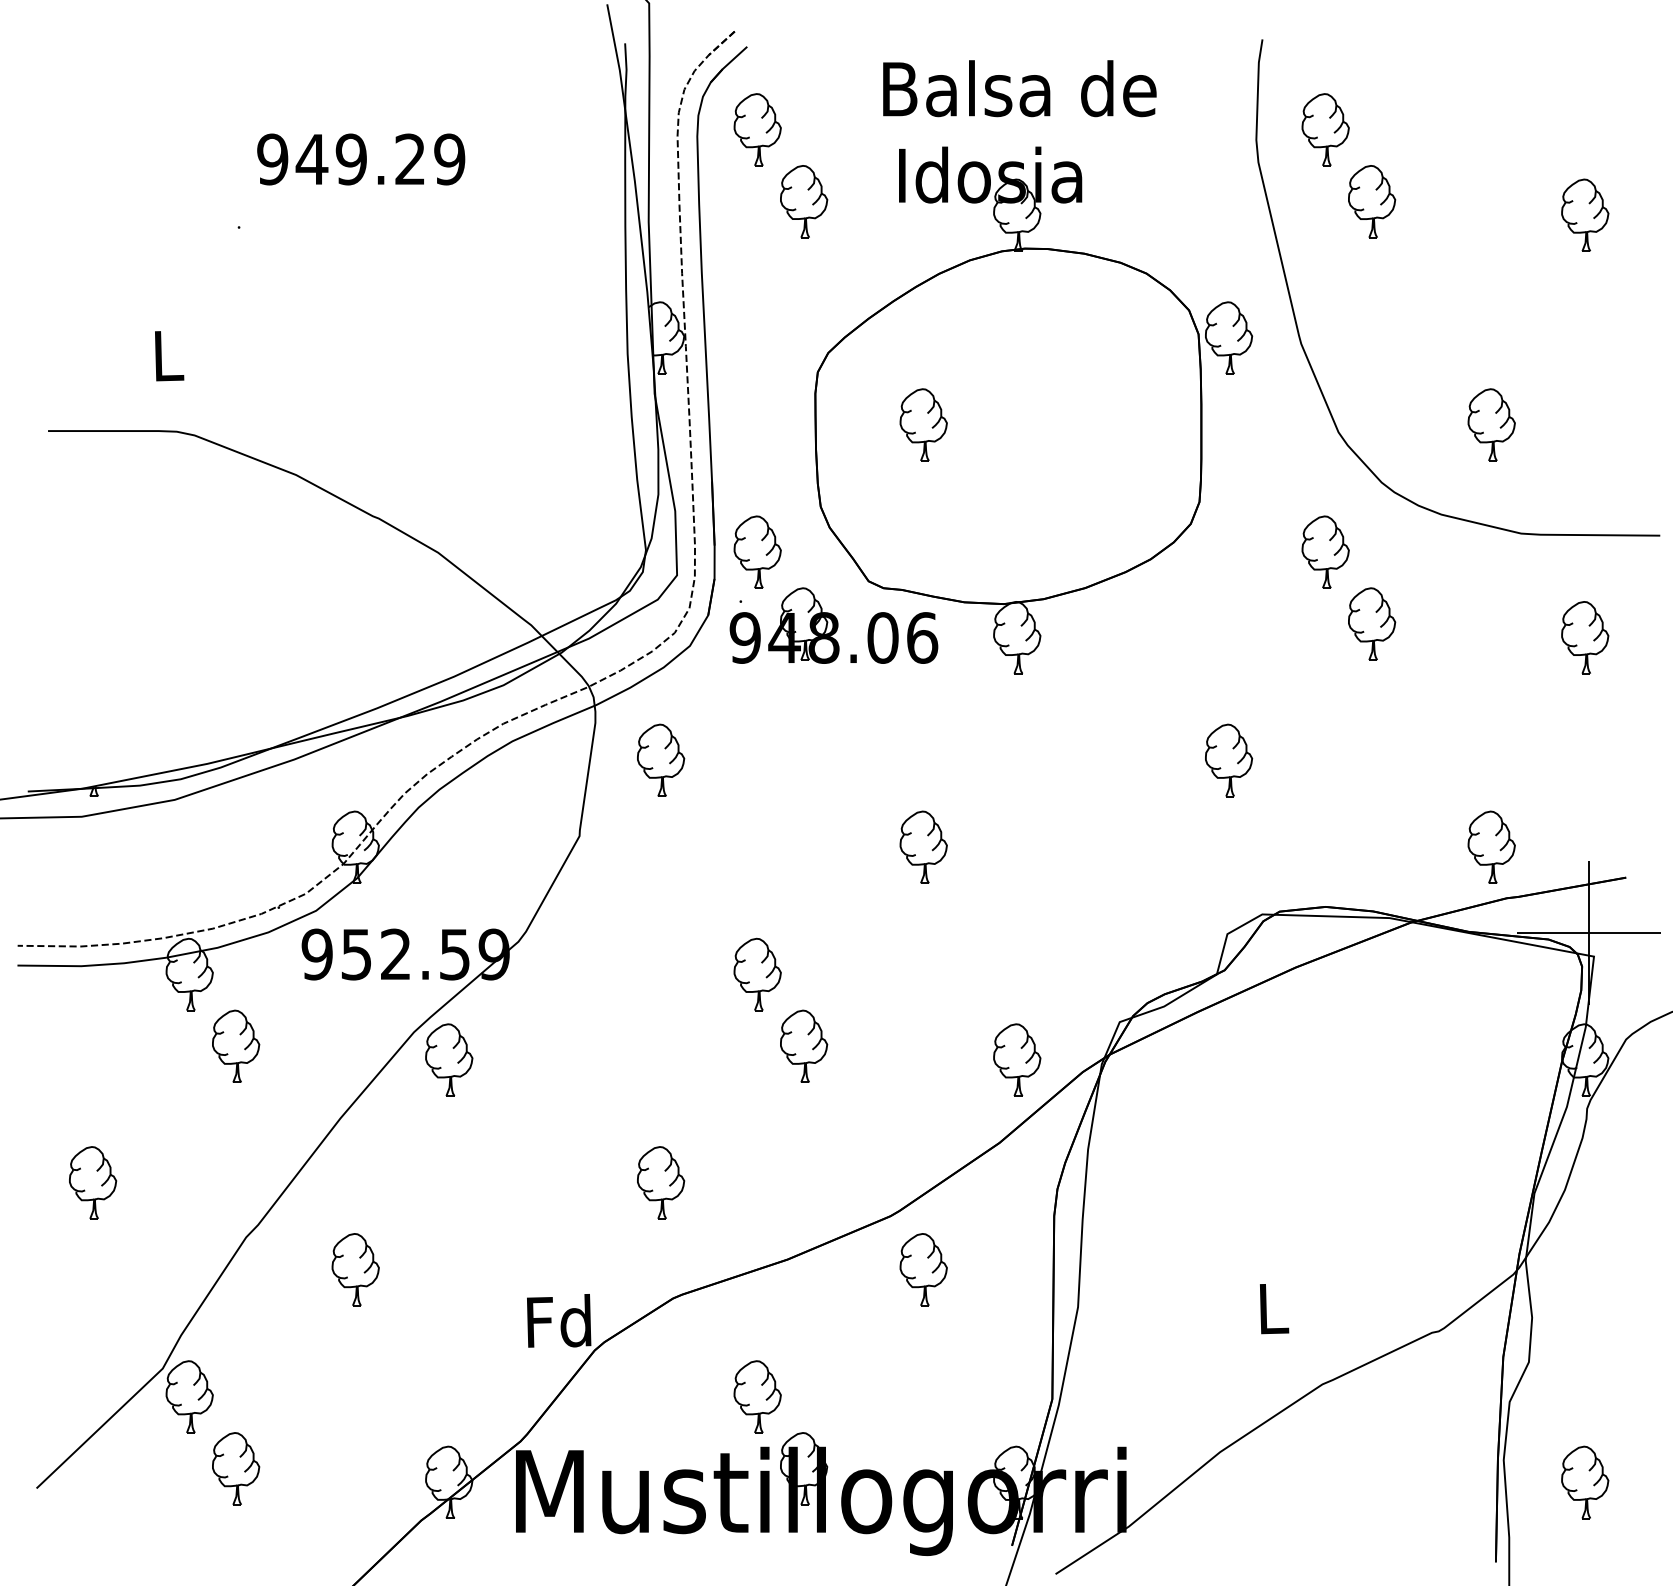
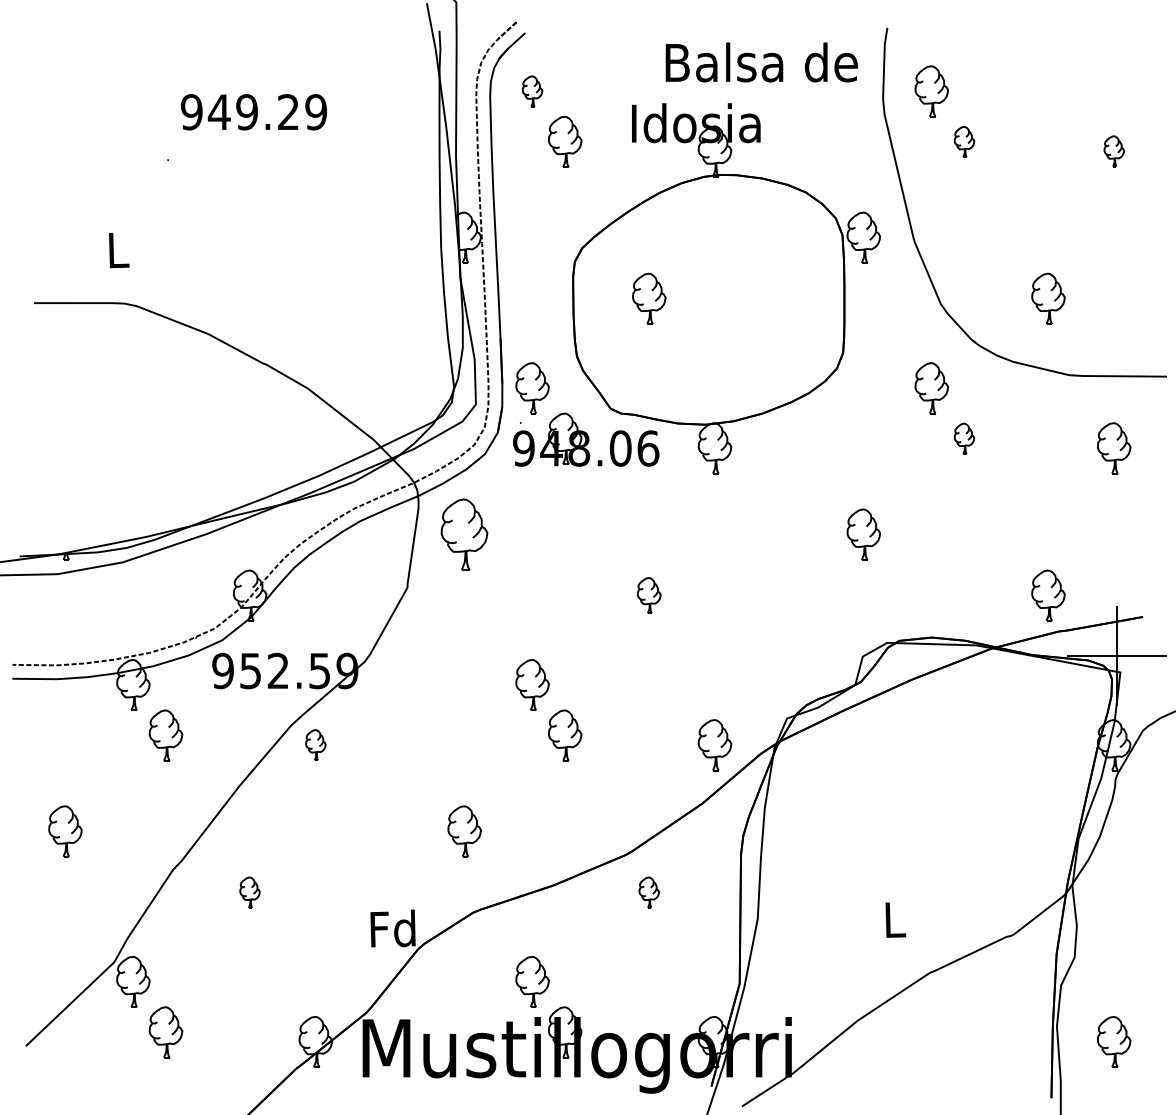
text: (1019, 88) -> (761, 62), moved
part: (757, 129) -> (532, 91), size x0.6
part: (1372, 201) -> (964, 141), size x0.6
part: (1585, 214) -> (1114, 150), size x0.6
part: (1372, 623) -> (964, 438), size x0.6
part: (661, 759) -> (465, 533), size x1.4
part: (923, 846) -> (649, 595), size x0.7
part: (449, 1059) -> (316, 744), size x0.6
part: (355, 1269) -> (249, 892), size x0.6
part: (923, 1269) -> (649, 892), size x0.6

